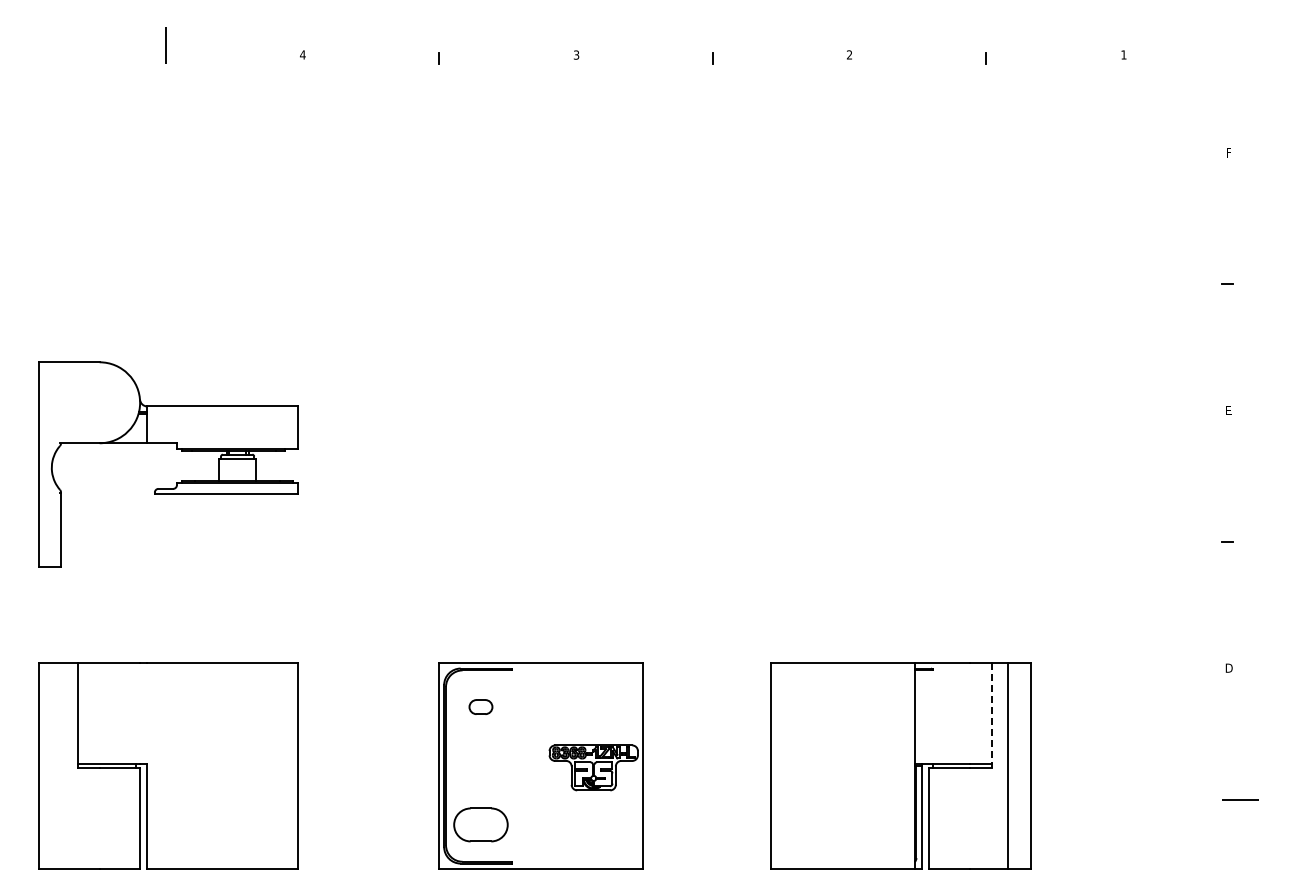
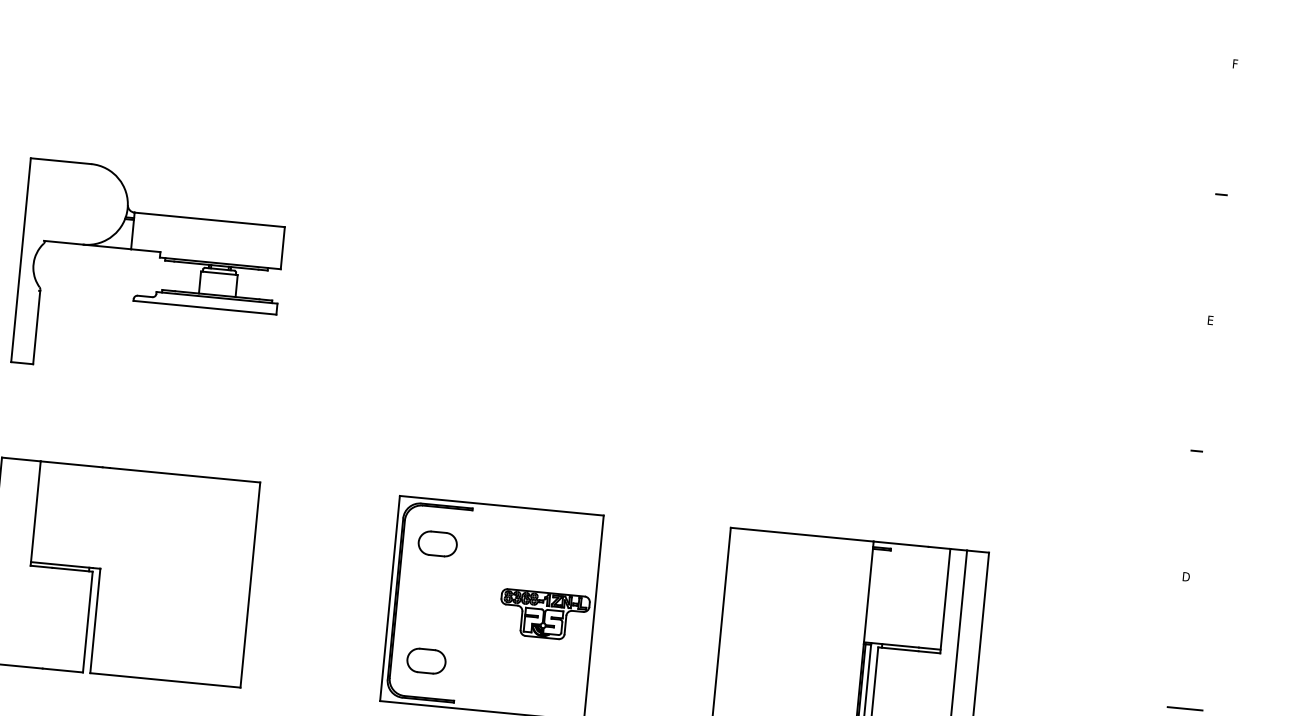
part: (480, 706) -> (437, 543), size x1.67
line: (991, 715) -> (945, 601), dashed -> solid
part: (480, 824) -> (426, 660), size x0.71

